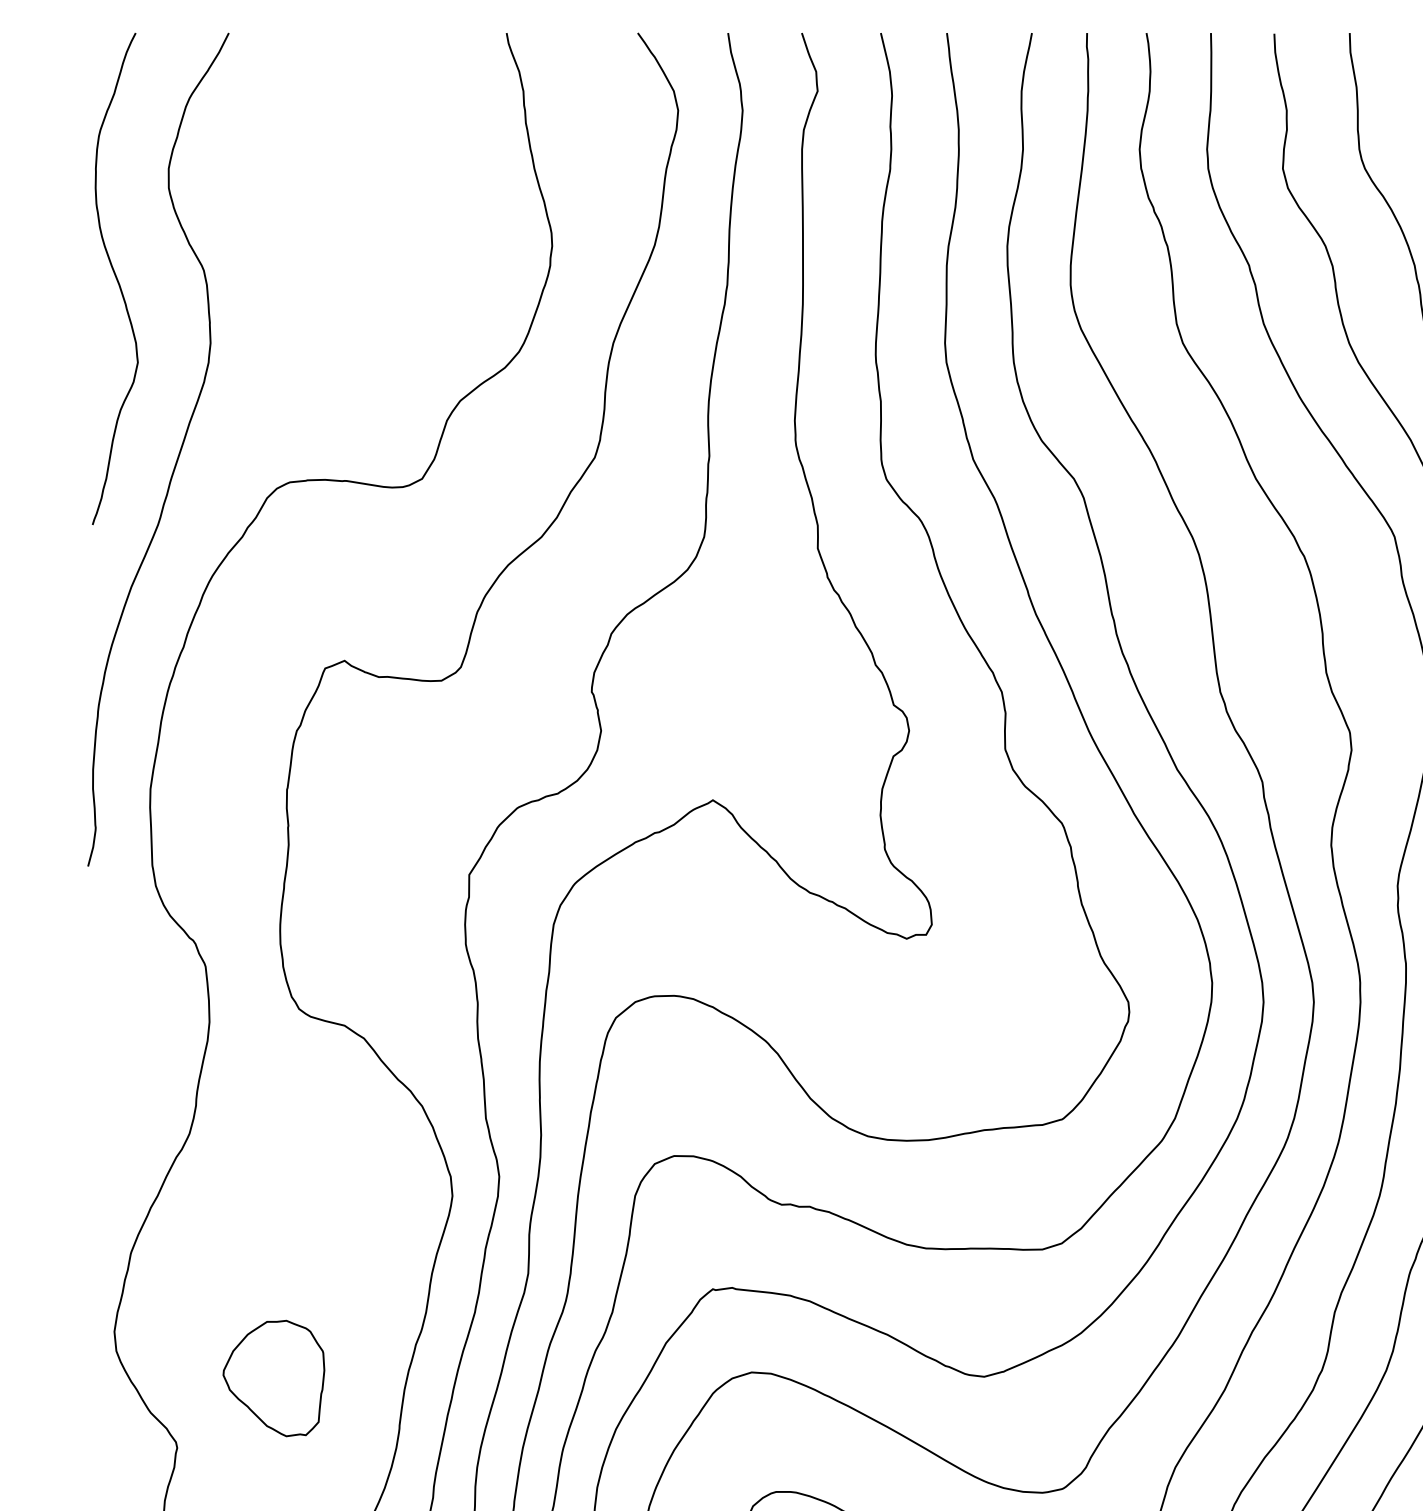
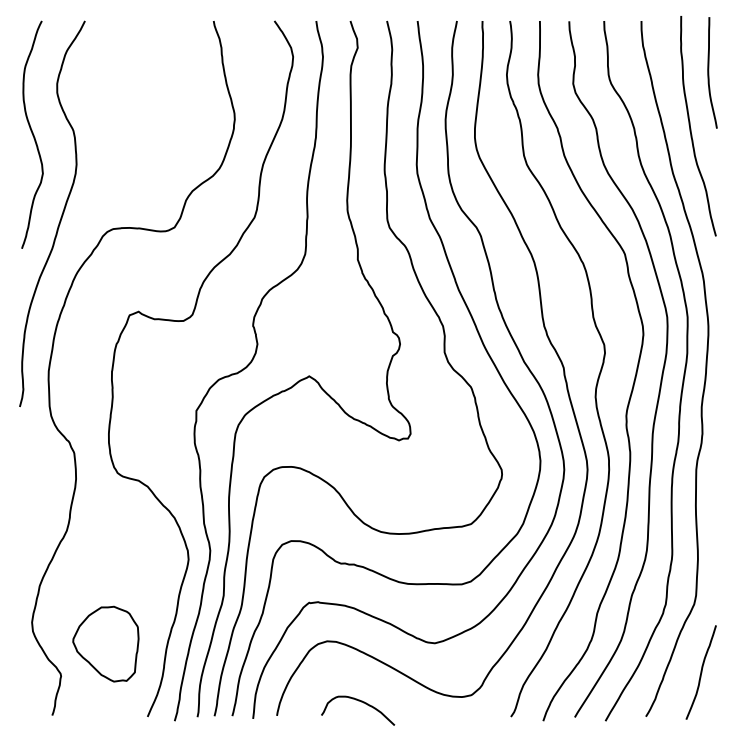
part: (272, 1377) -> (105, 643), size x1.4

